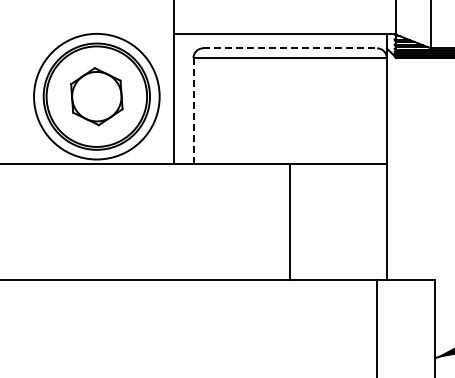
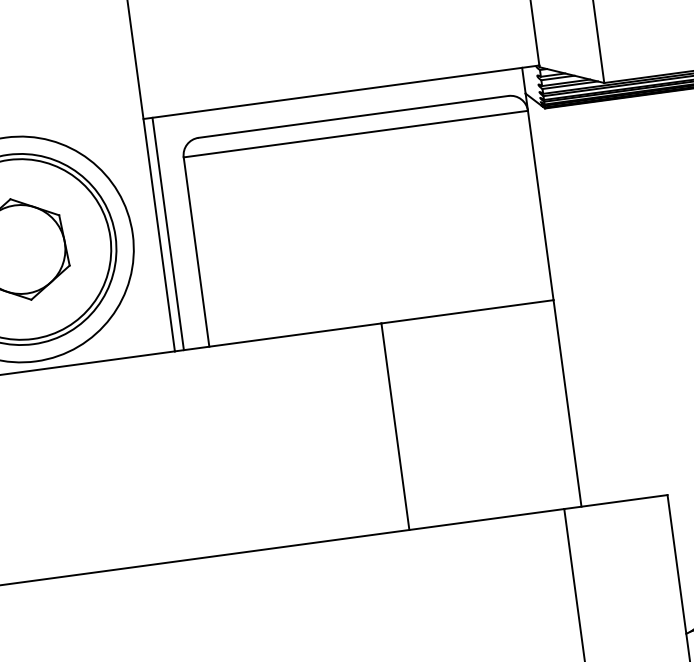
line: (290, 48) -> (354, 117), dashed -> solid
line: (179, 98) -> (168, 232), added
line: (193, 111) -> (196, 252), dashed -> solid

